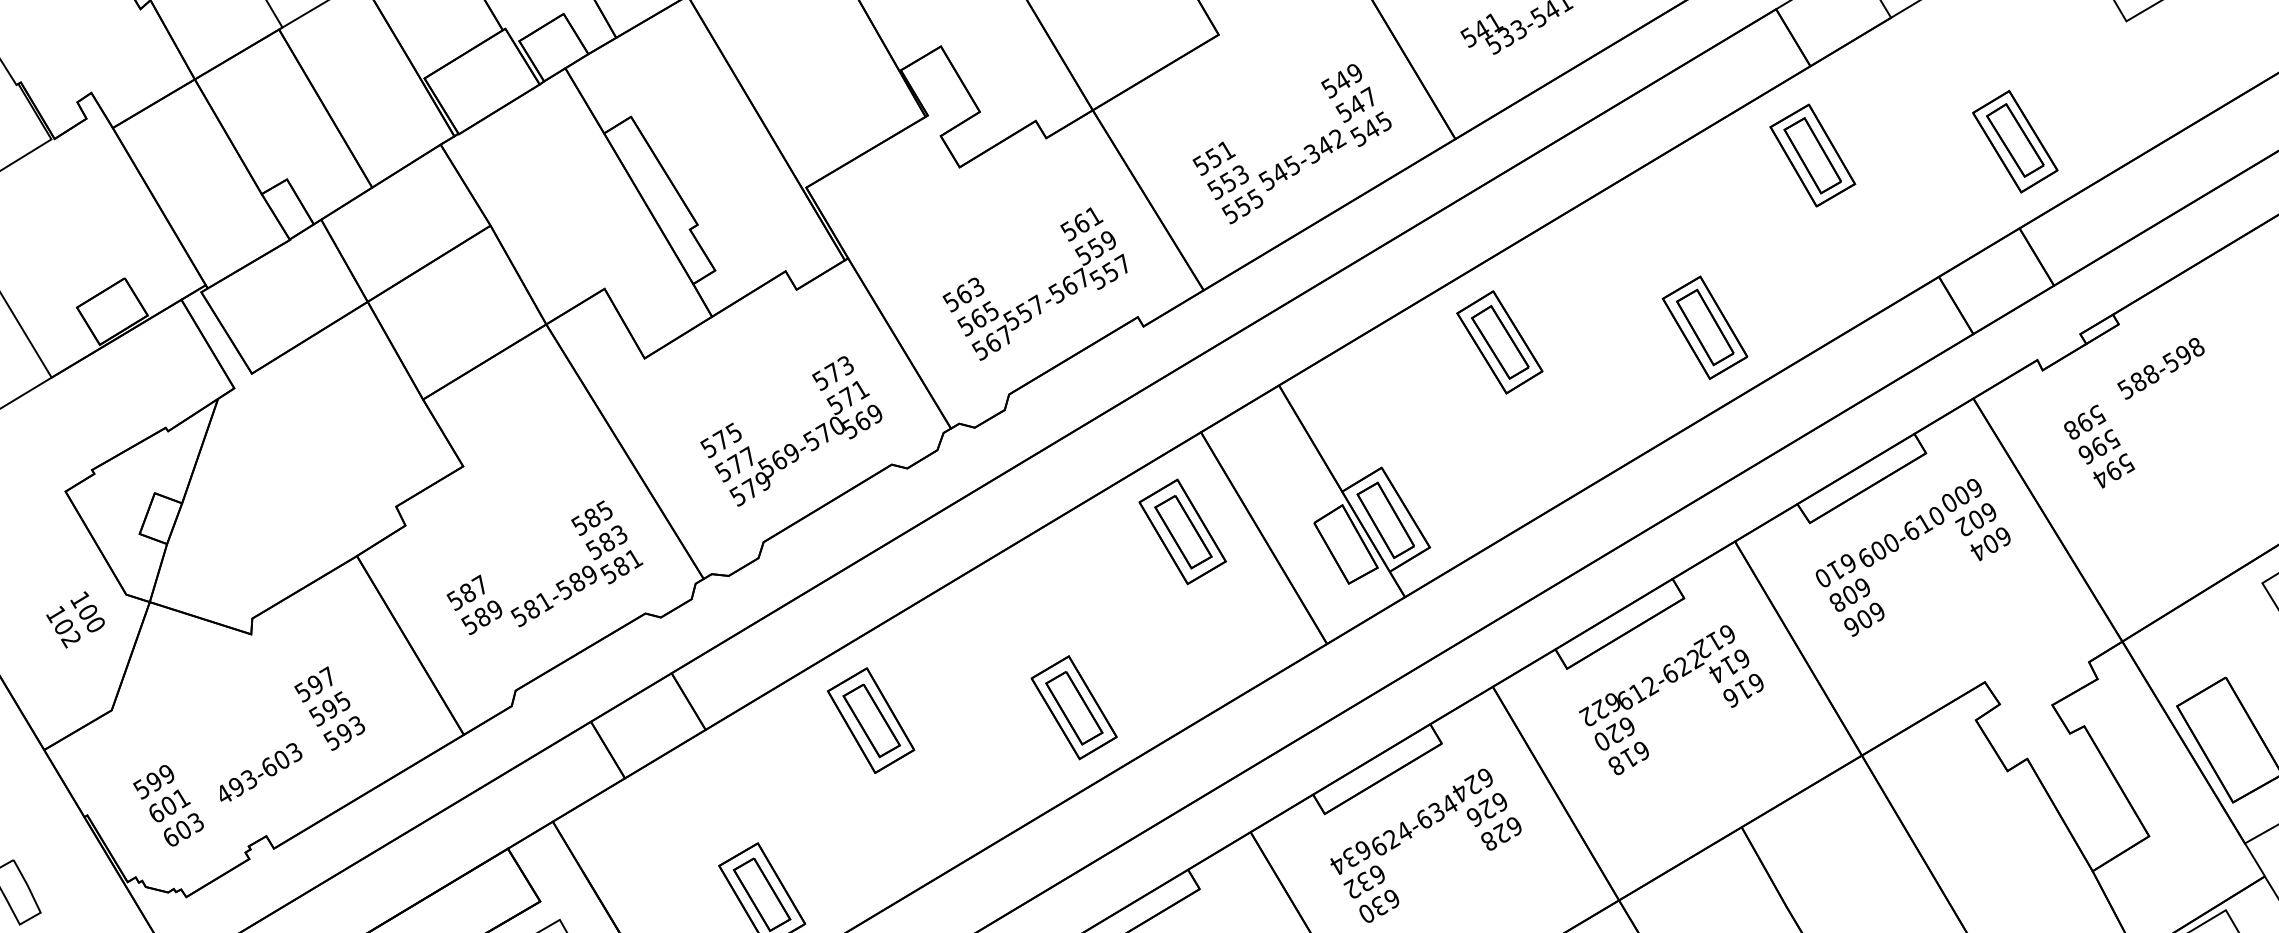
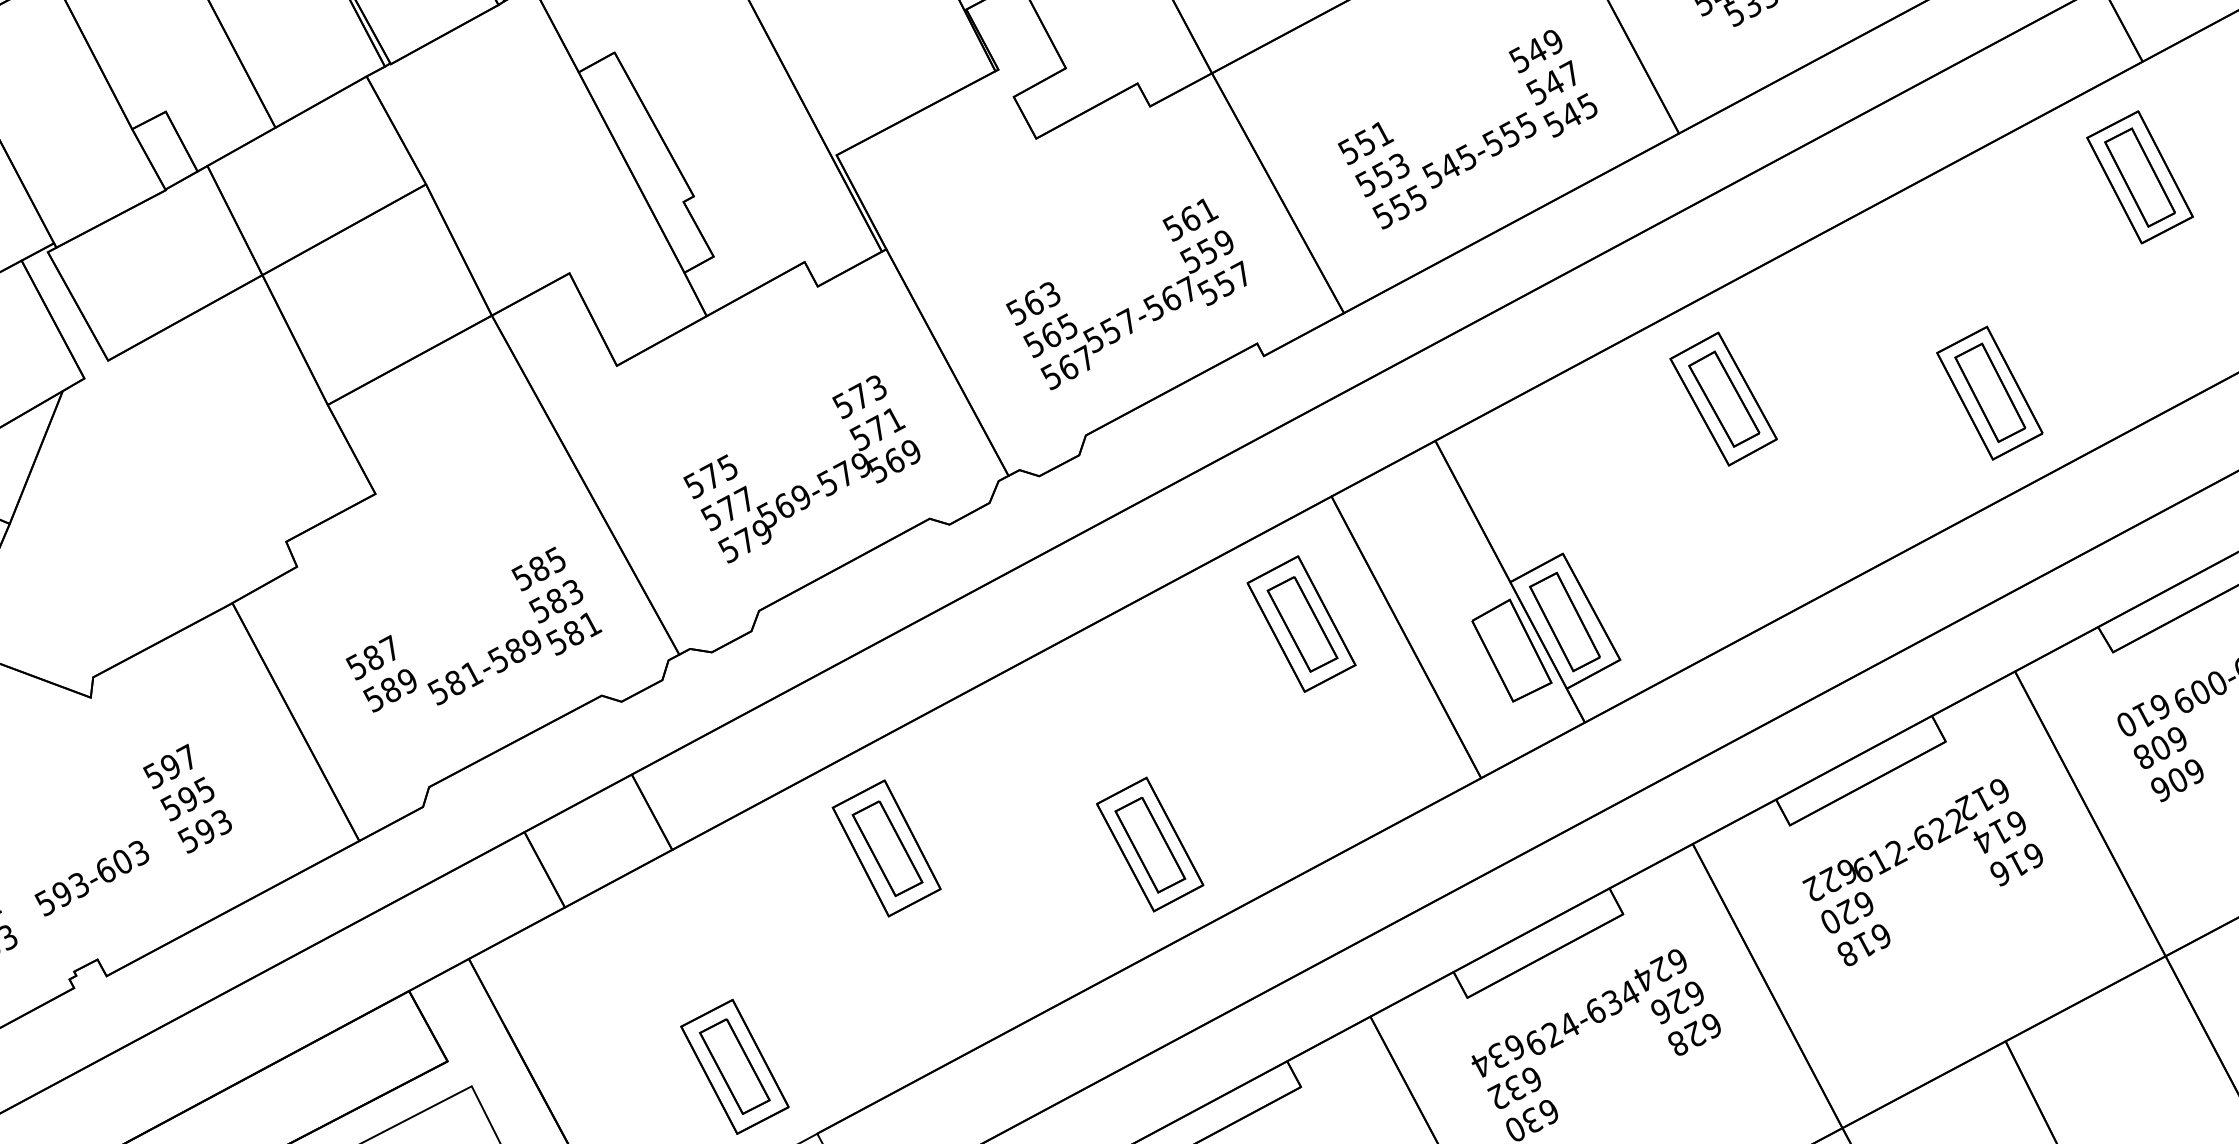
text: (1325, 143) -> (1510, 130), 545-342 -> 545-555
text: (836, 425) -> (860, 464), 569-570 -> 569-579
text: (223, 794) -> (44, 902), 493-603 -> 593-603

